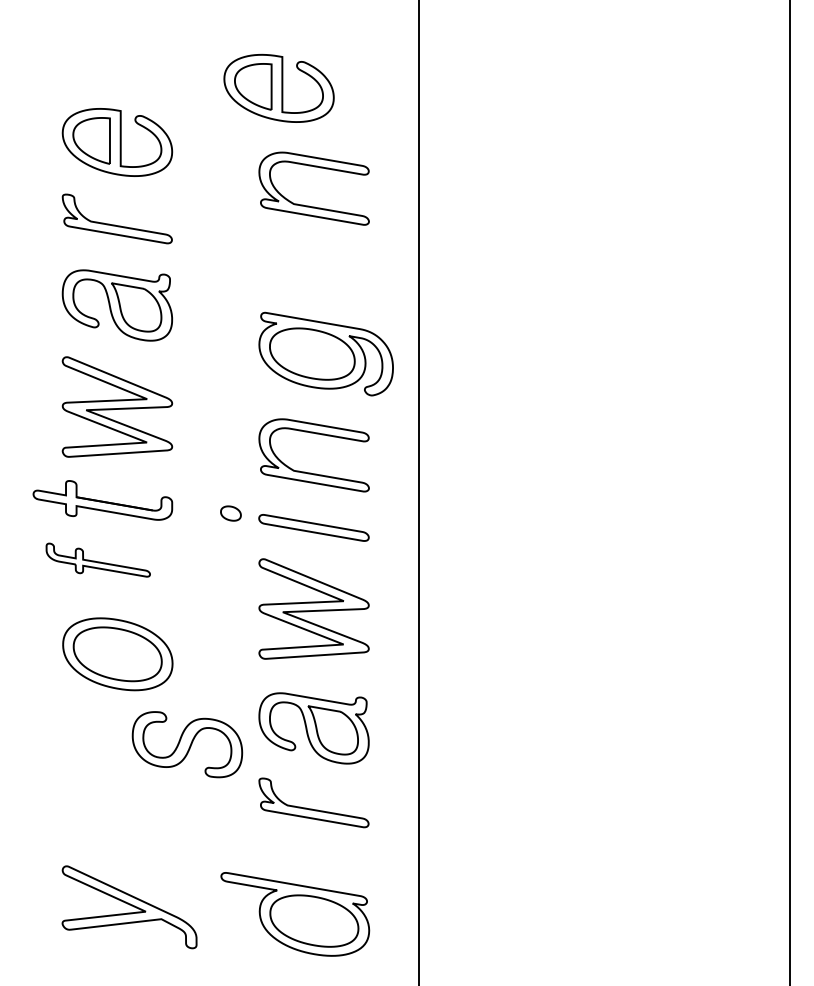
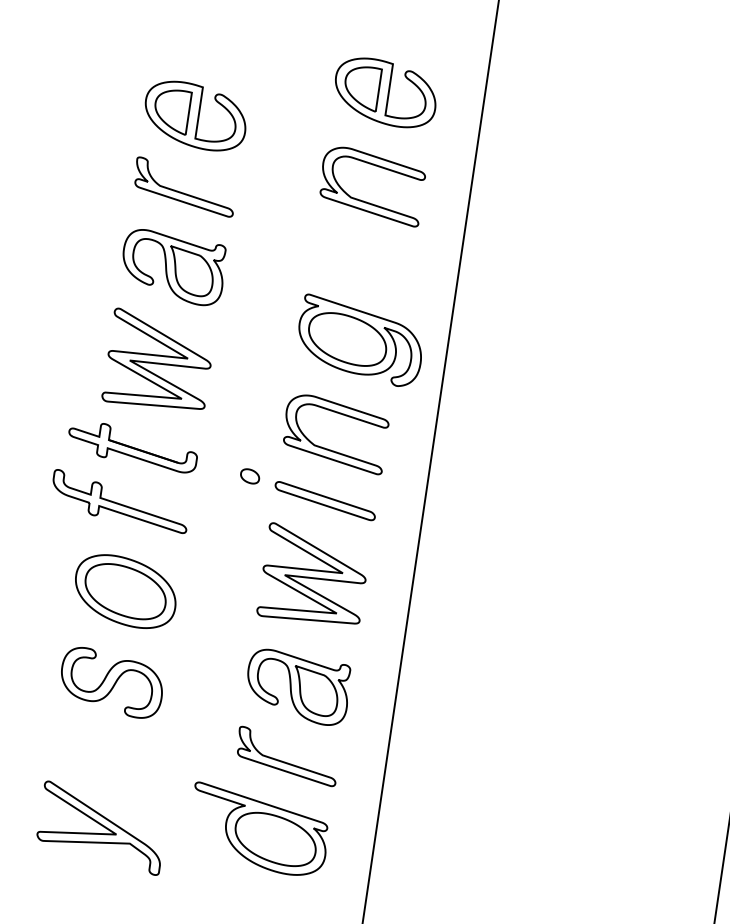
part: (278, 87) -> (385, 91), moved
part: (98, 559) -> (120, 500), size x1.43
part: (187, 744) -> (111, 682), moved
part: (295, 914) -> (259, 830), moved

